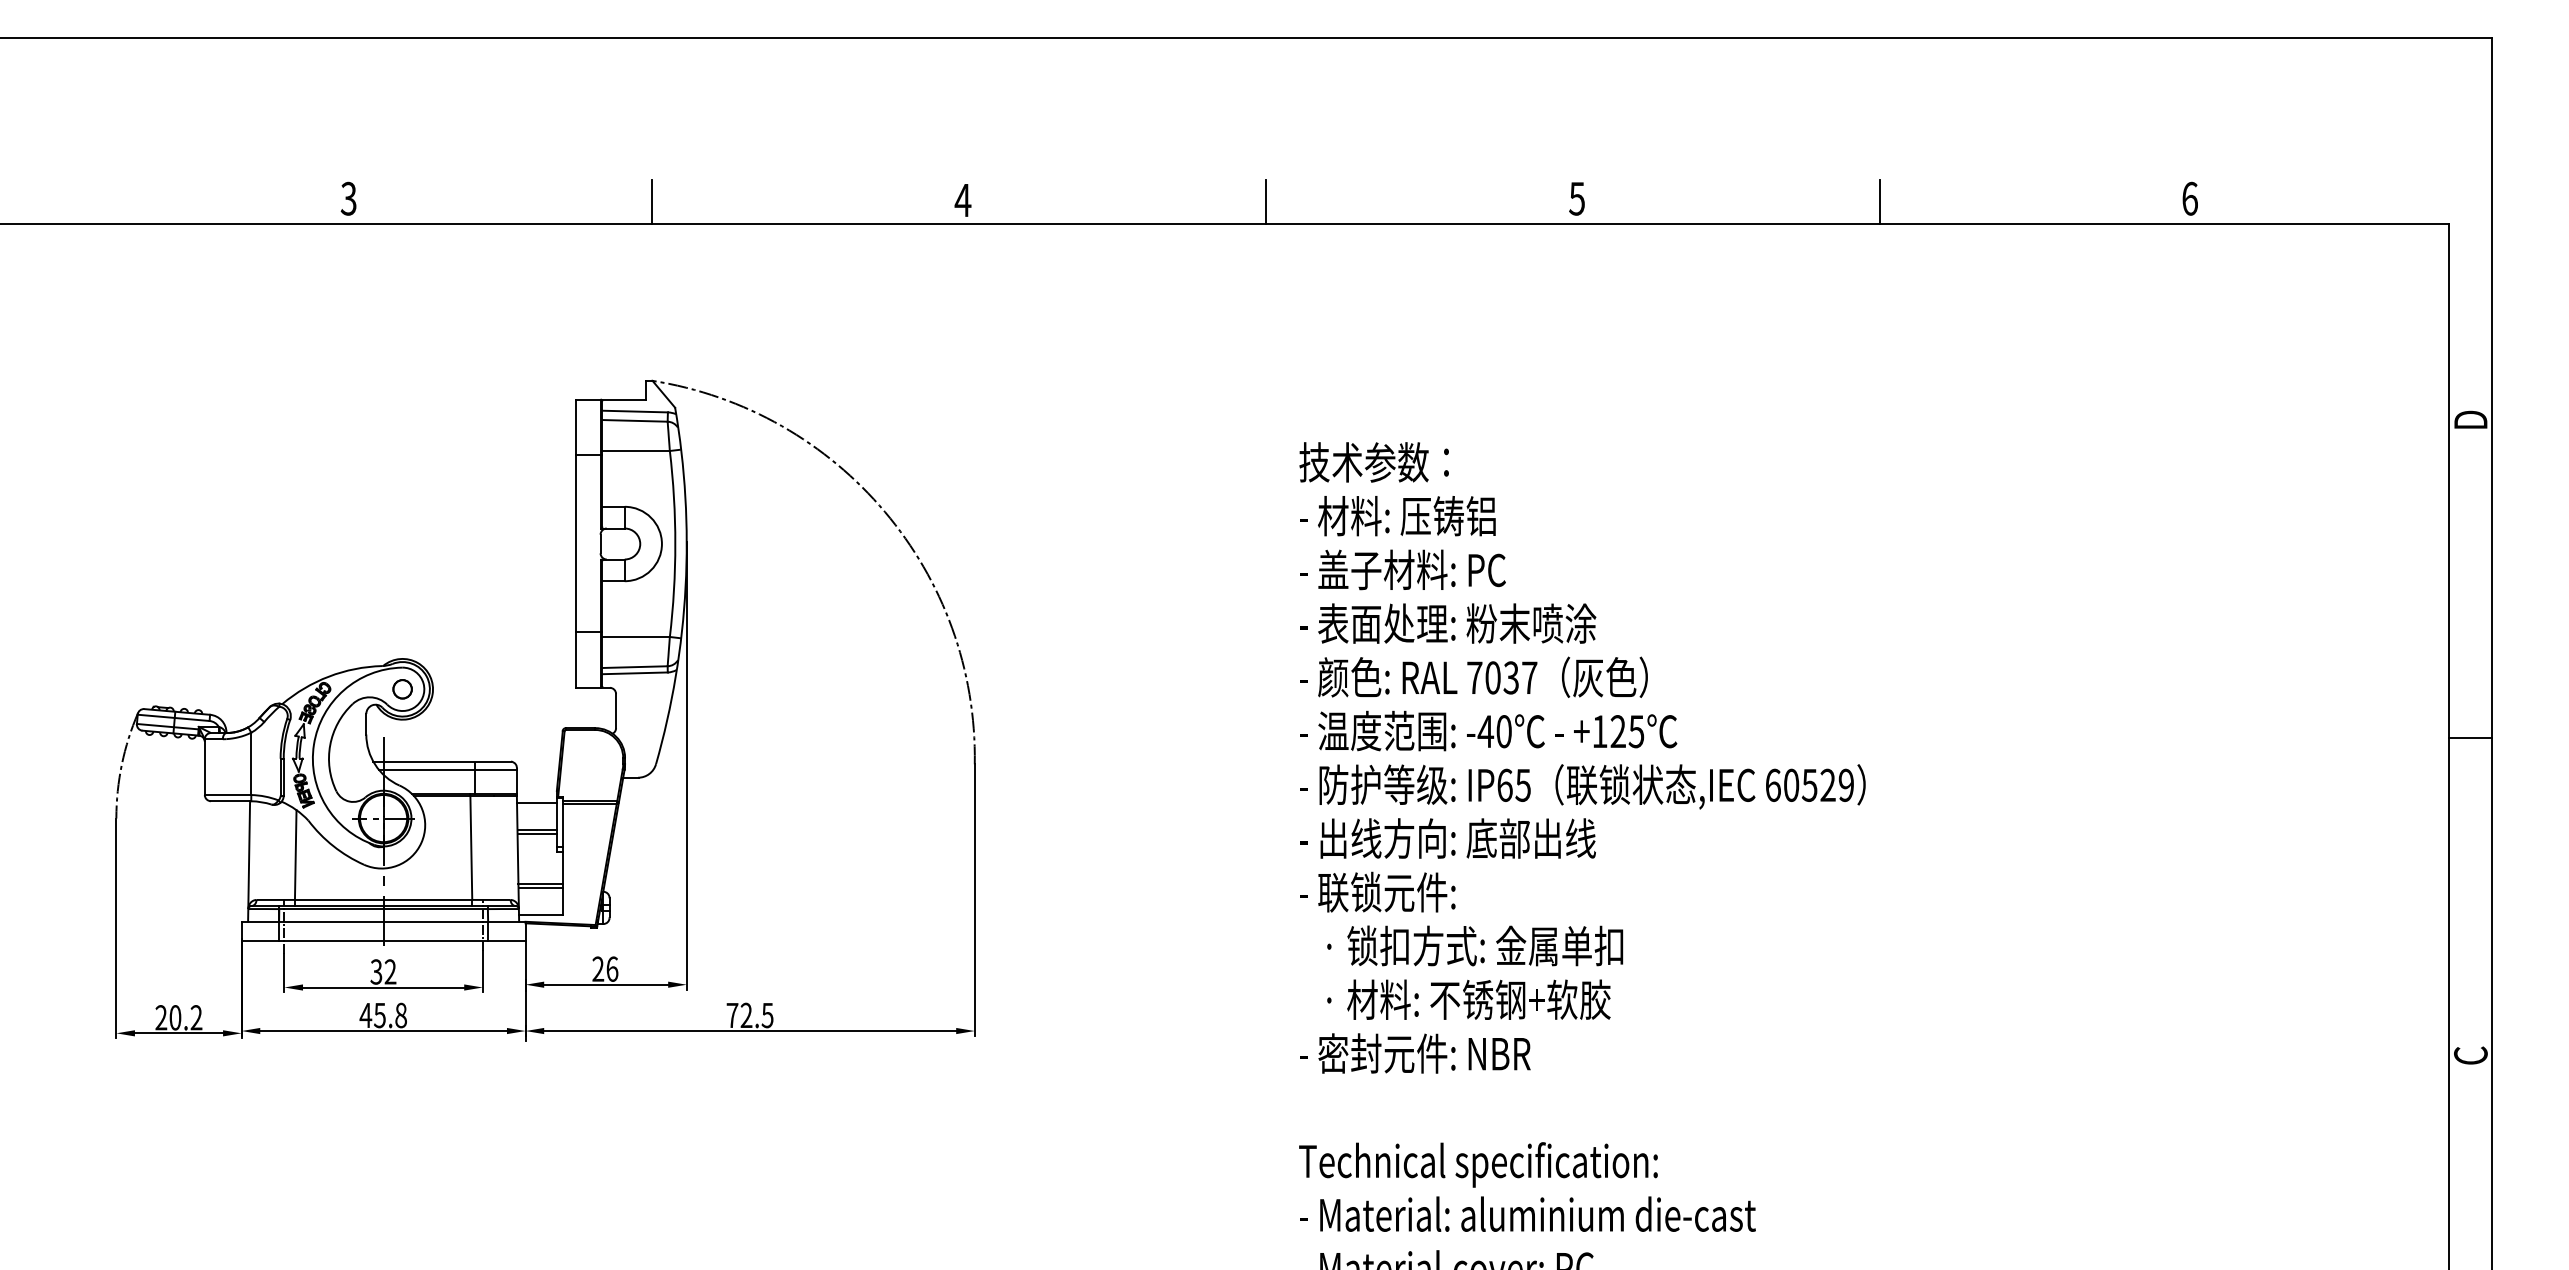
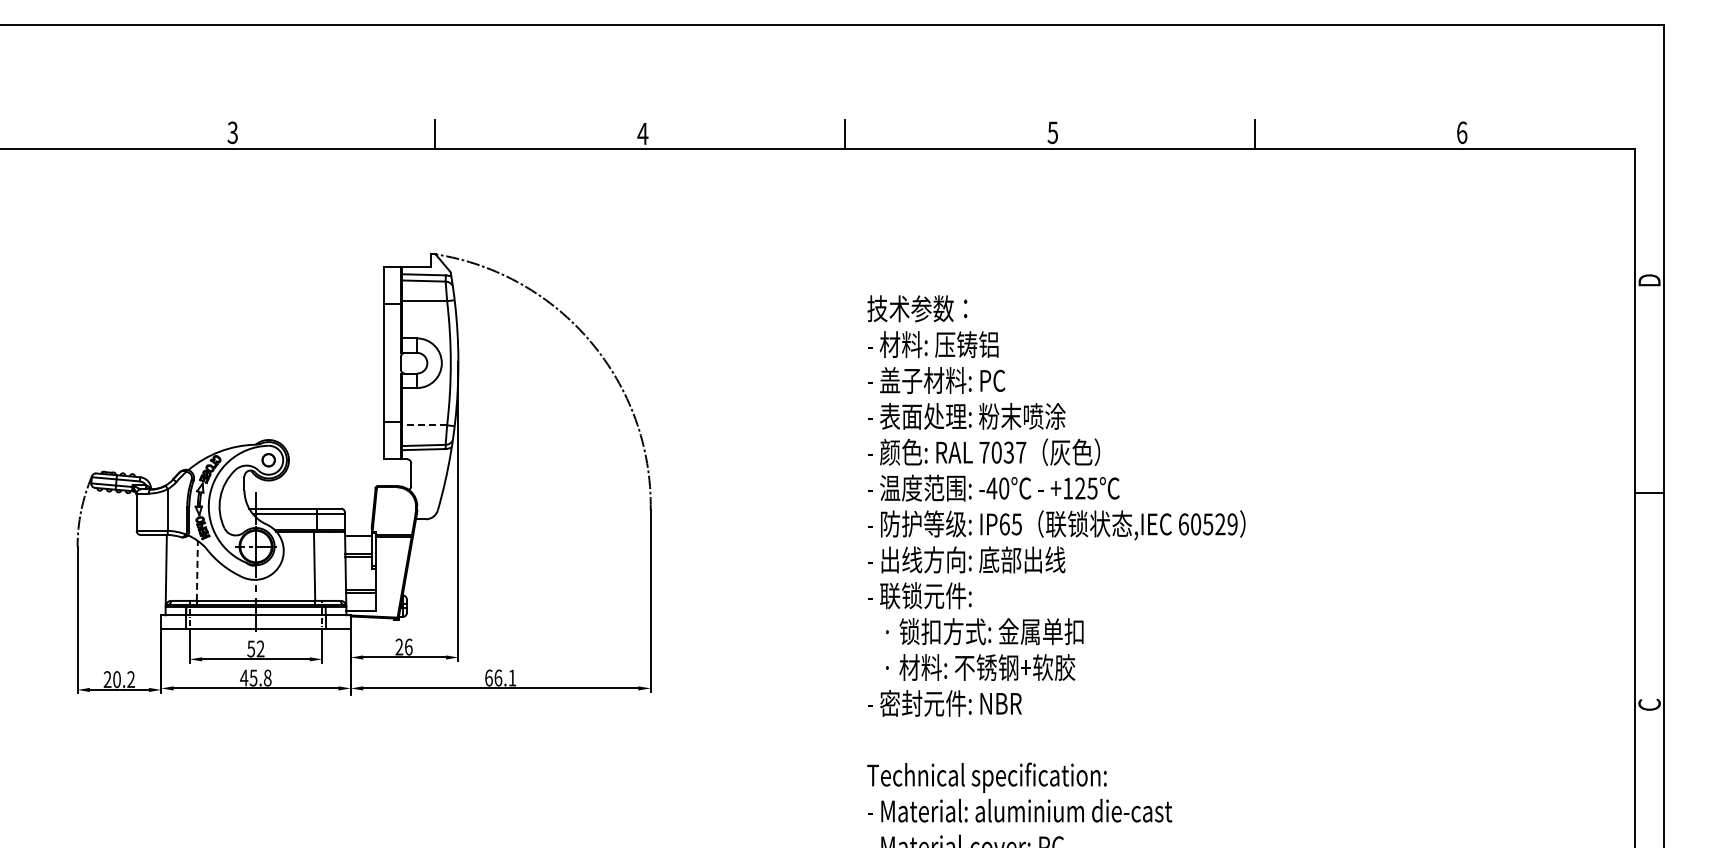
line: (635, 637) -> (424, 425), solid -> dashed
line: (295, 854) -> (197, 570), solid -> dashed
text: (376, 971) -> (251, 648), 32 -> 52
text: (749, 1014) -> (500, 677), 72.5 -> 66.1

